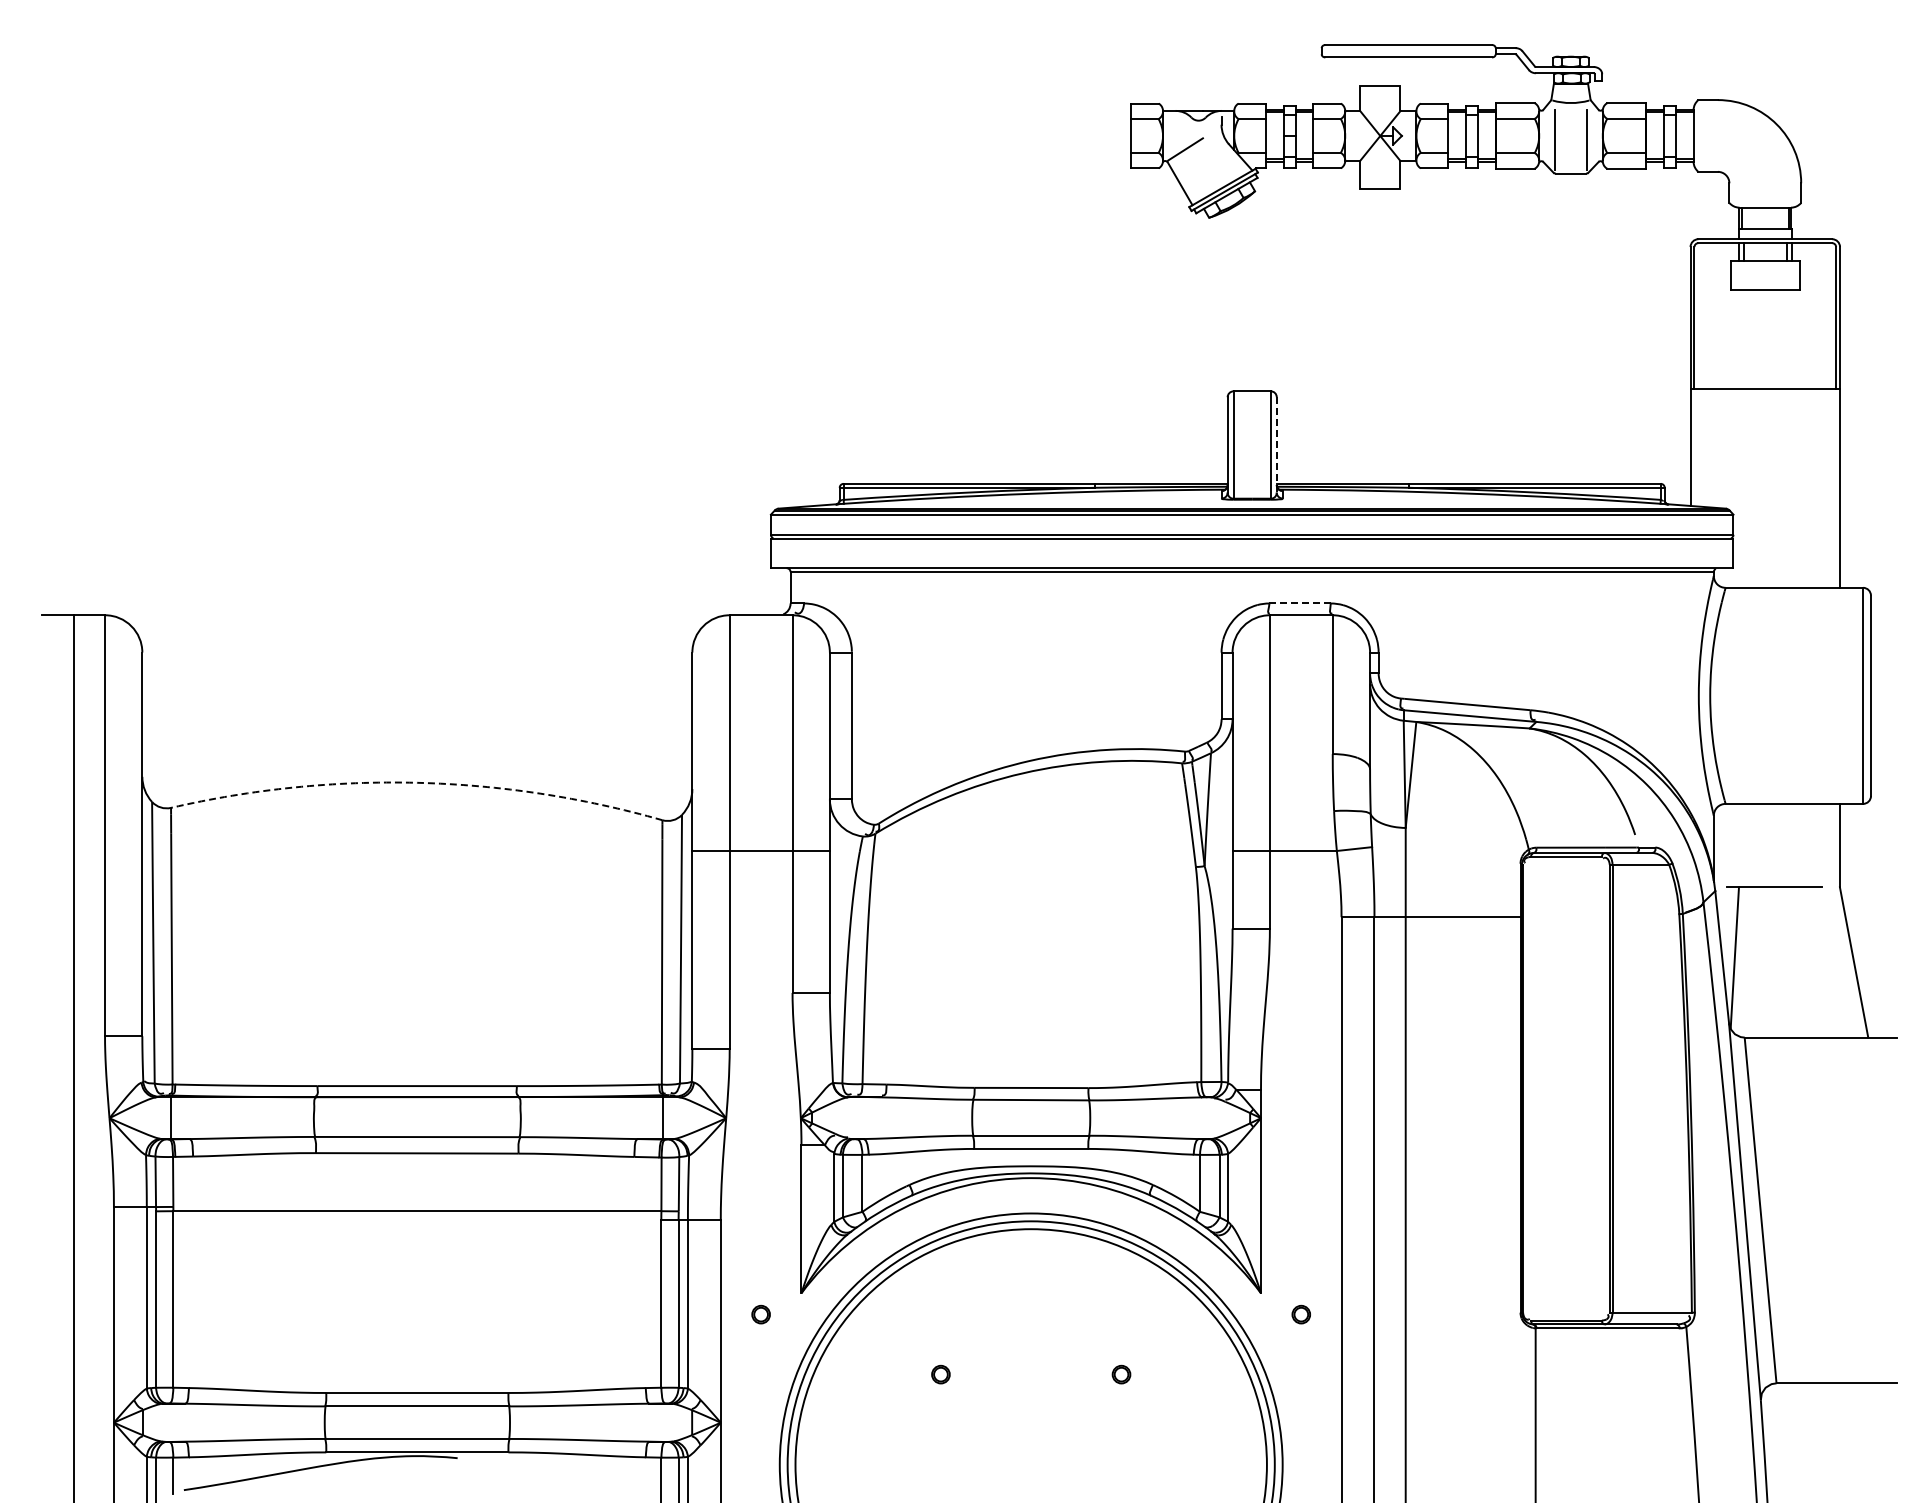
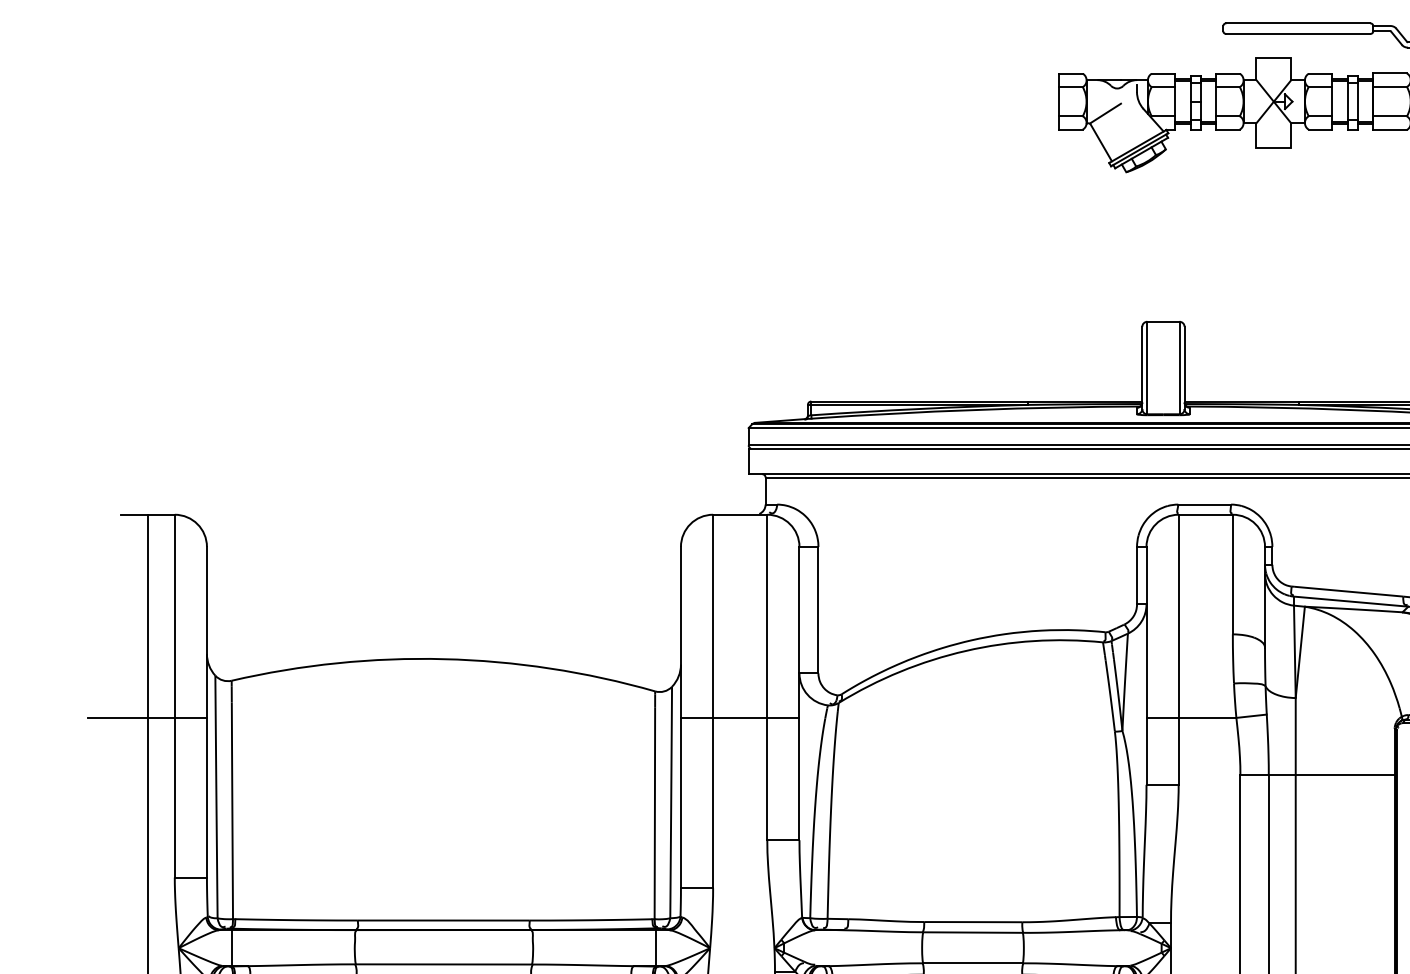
line: (1276, 444) -> (1184, 367), dashed -> solid
line: (1300, 603) -> (1205, 504), dashed -> solid
arc: (417, 782) -> (444, 658), dashed -> solid
line: (73, 850) -> (147, 717), added

